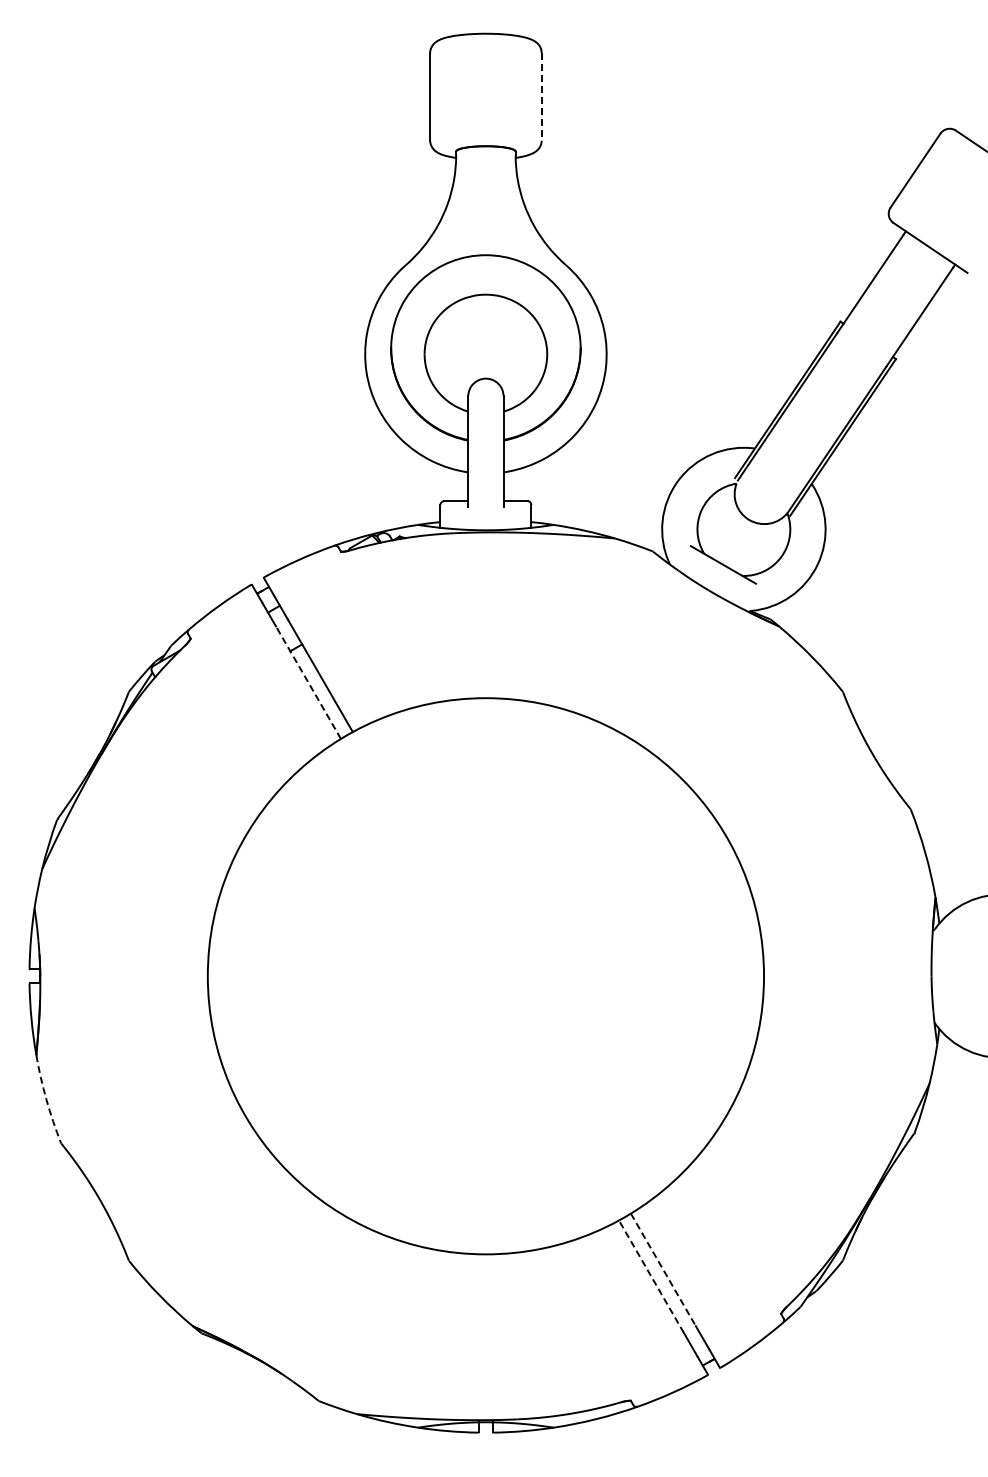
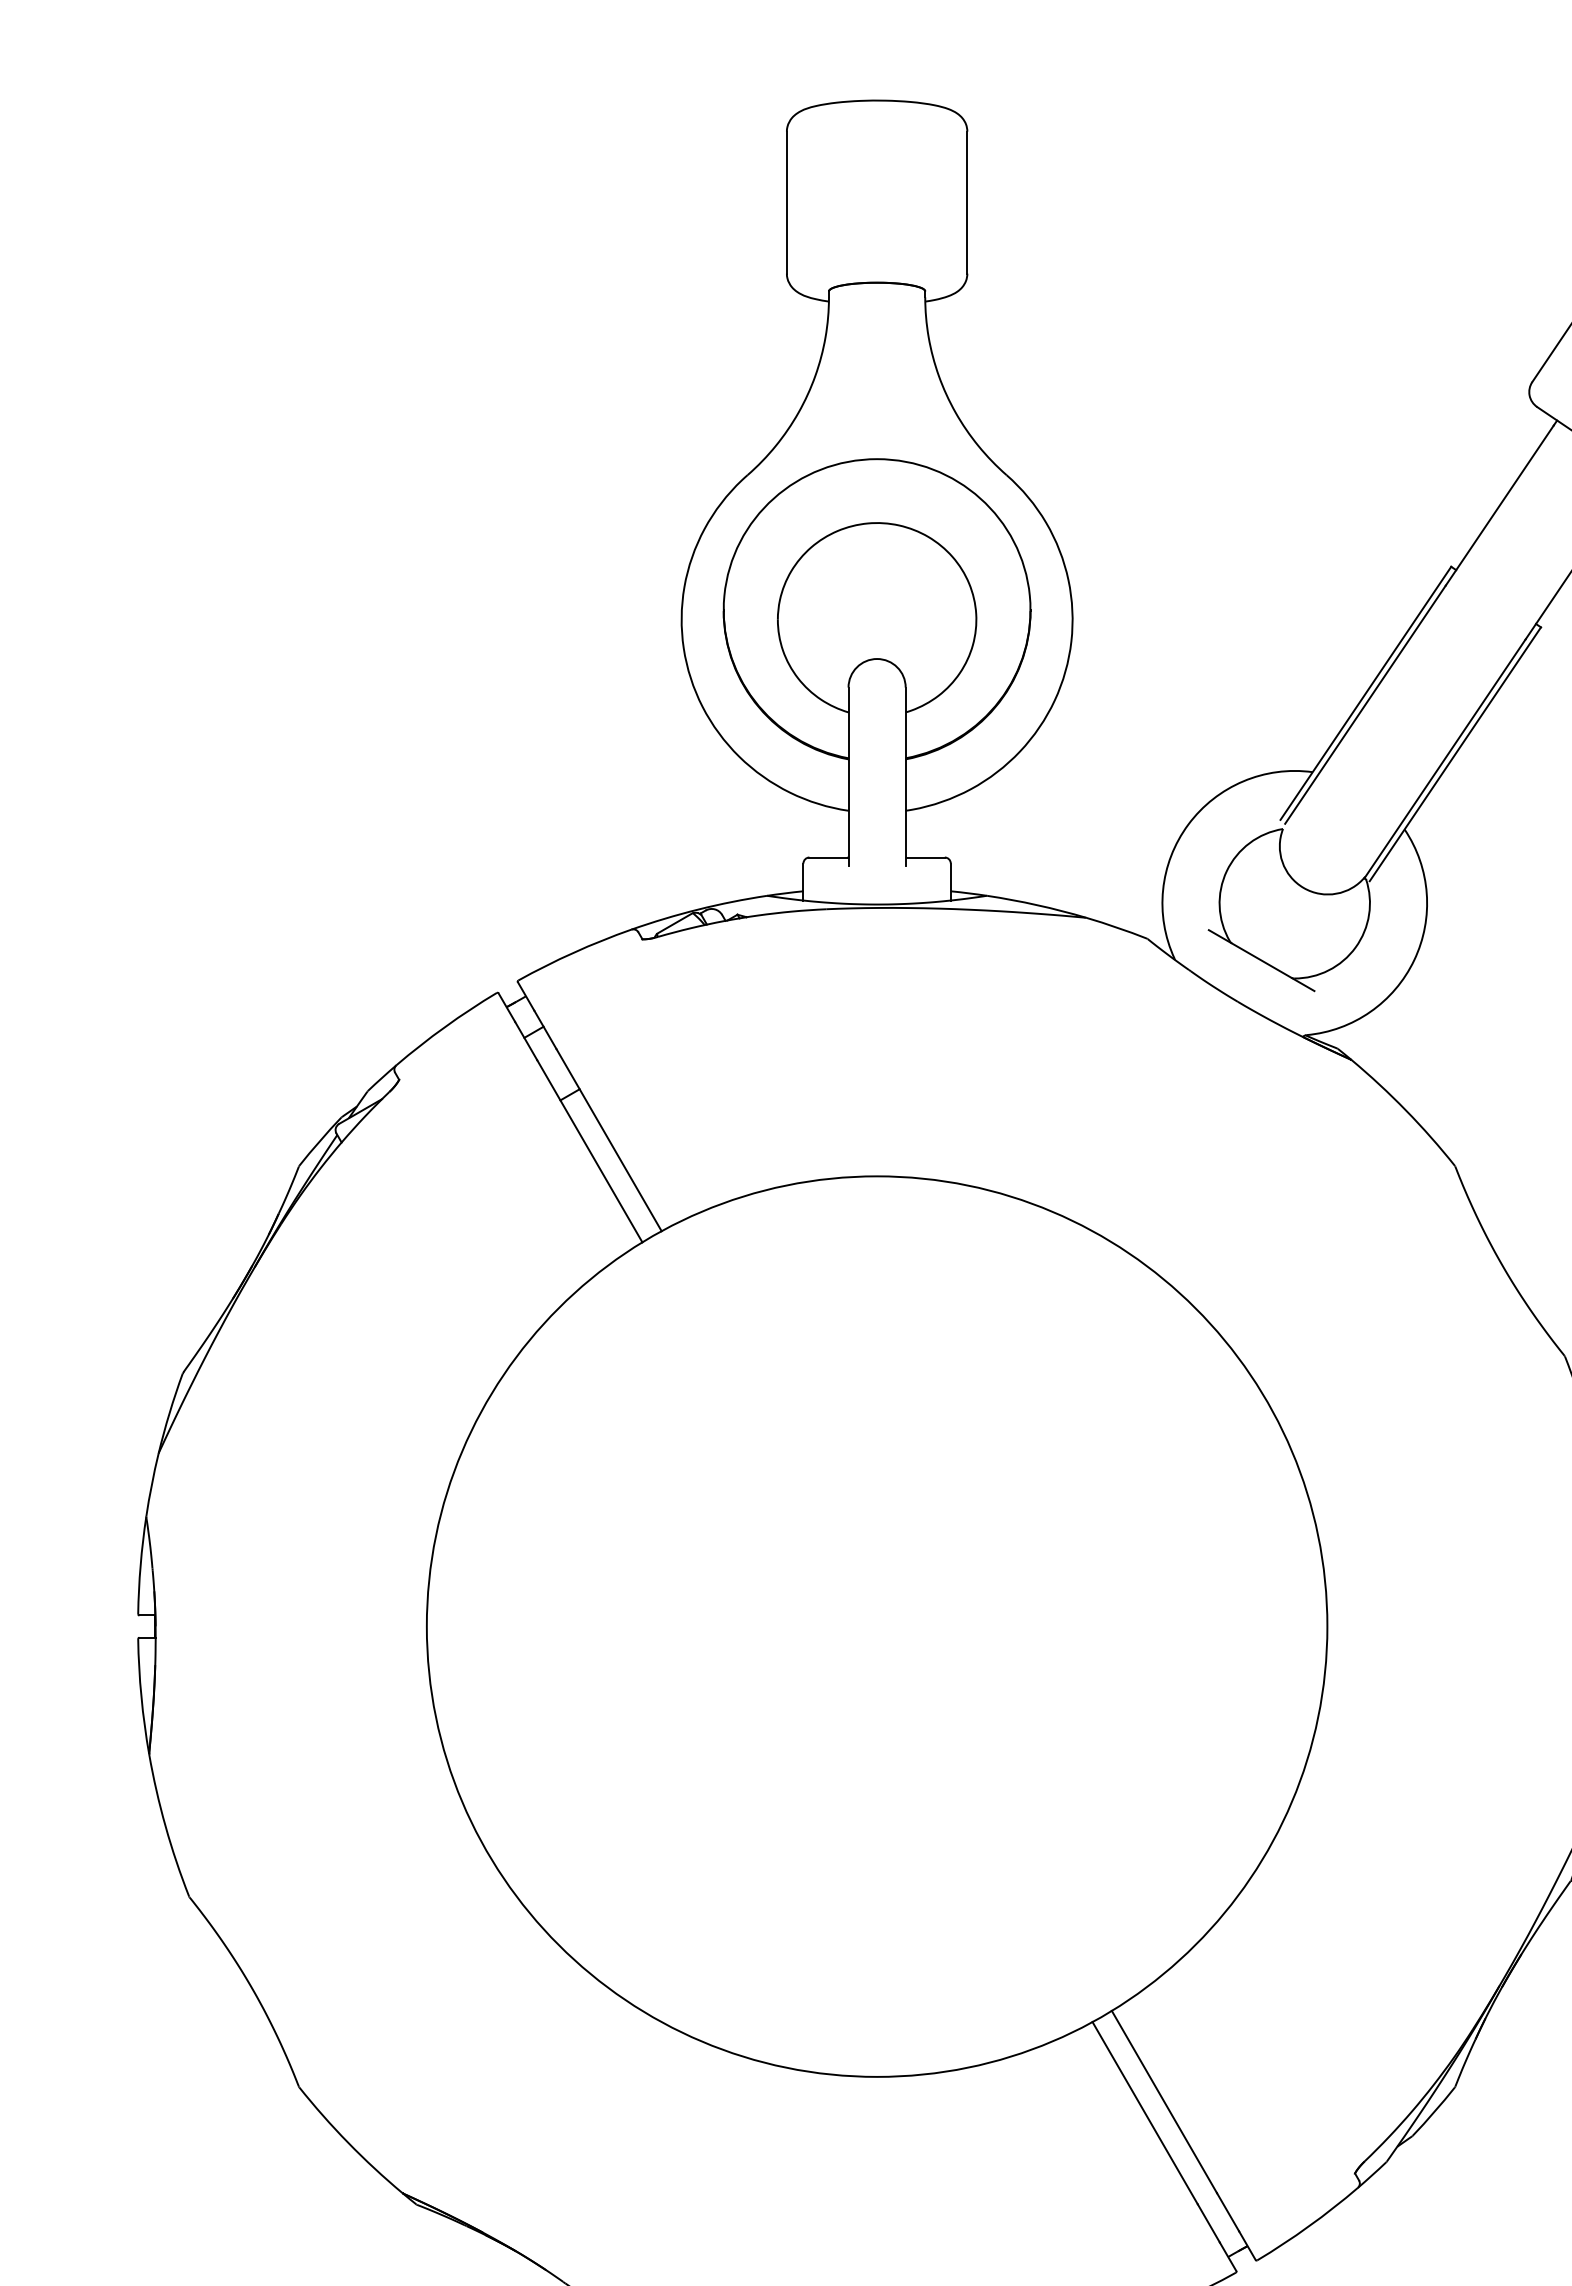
line: (541, 96) -> (967, 202), dashed -> solid
line: (308, 682) -> (589, 1150), dashed -> solid
arc: (46, 1099) -> (165, 1826), dashed -> solid
line: (663, 1269) -> (1164, 2101), dashed -> solid
line: (651, 1276) -> (1145, 2112), dashed -> solid

